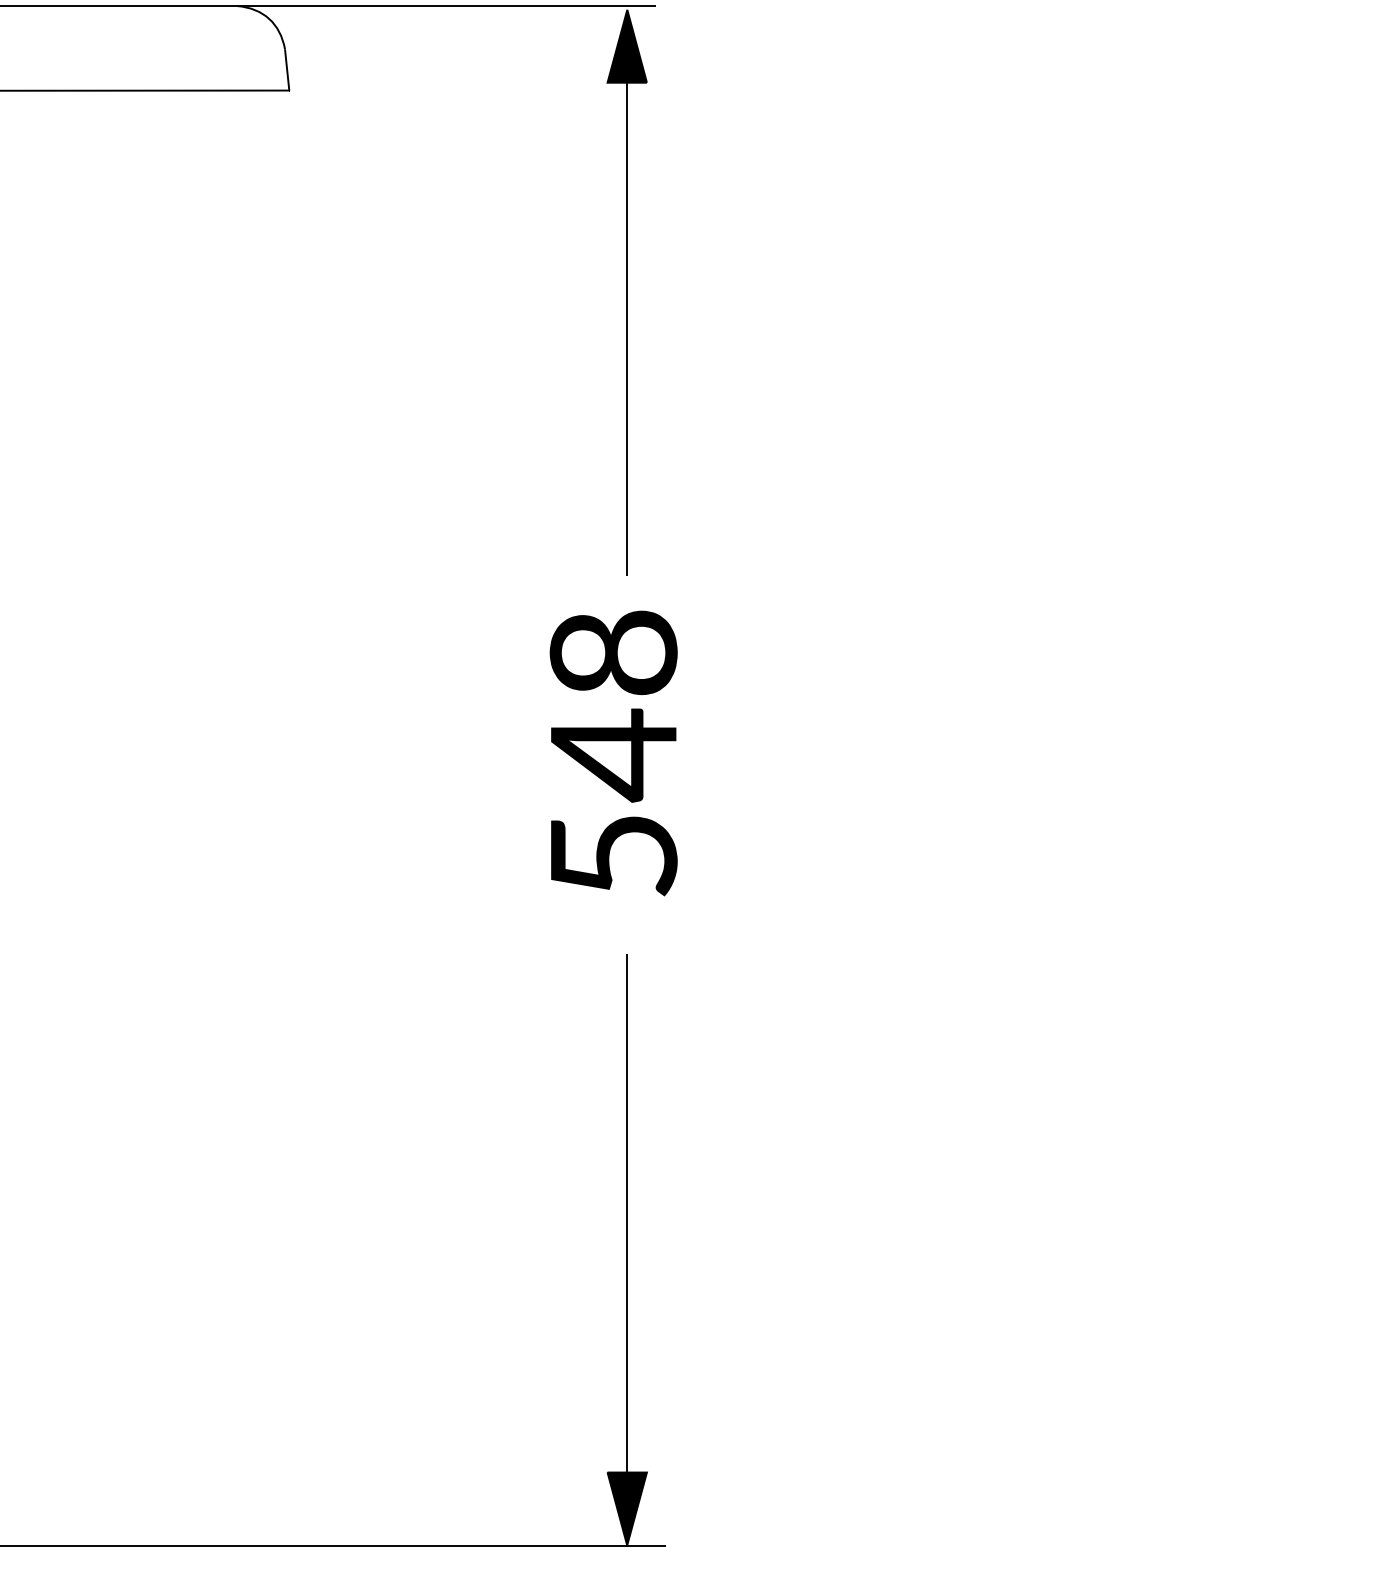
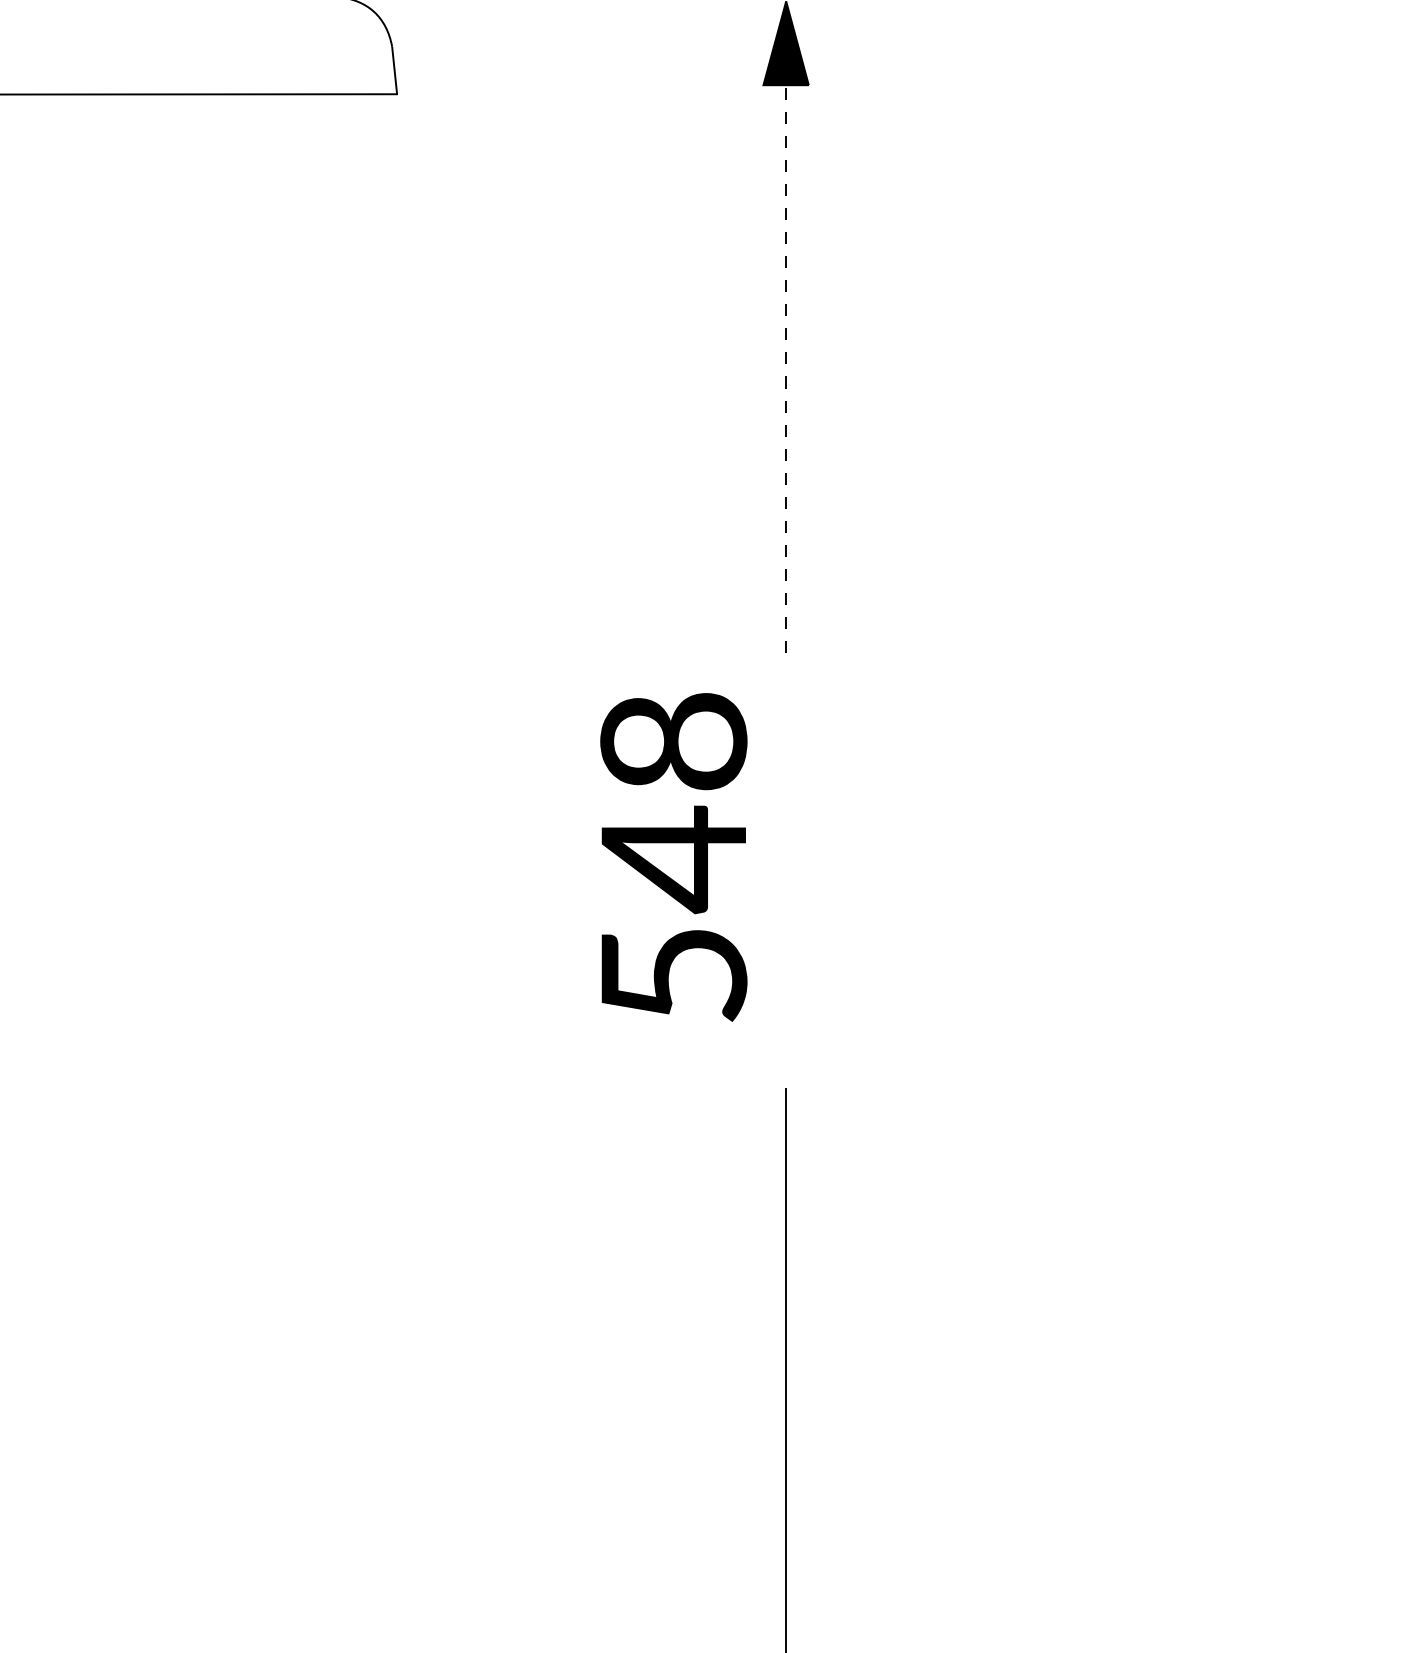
line: (627, 299) -> (786, 334), solid -> dashed
text: (613, 753) -> (673, 857), moved

